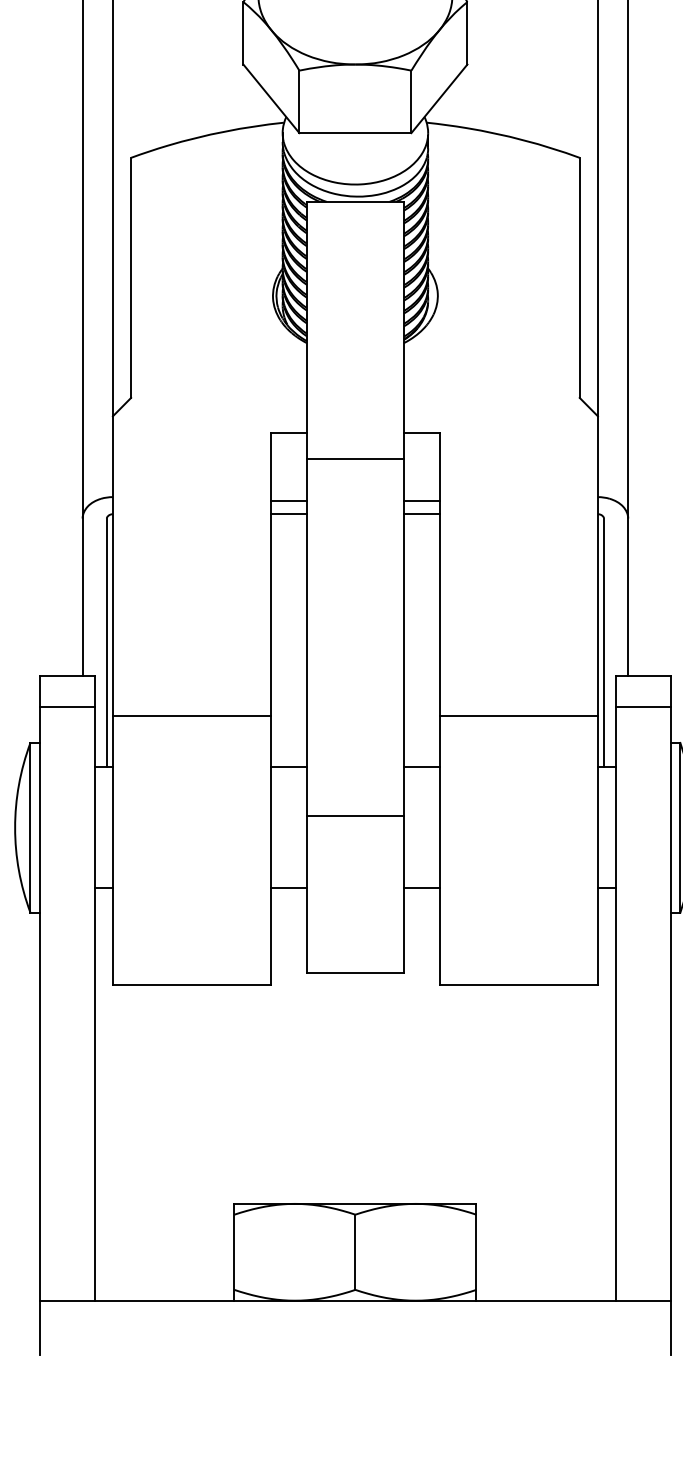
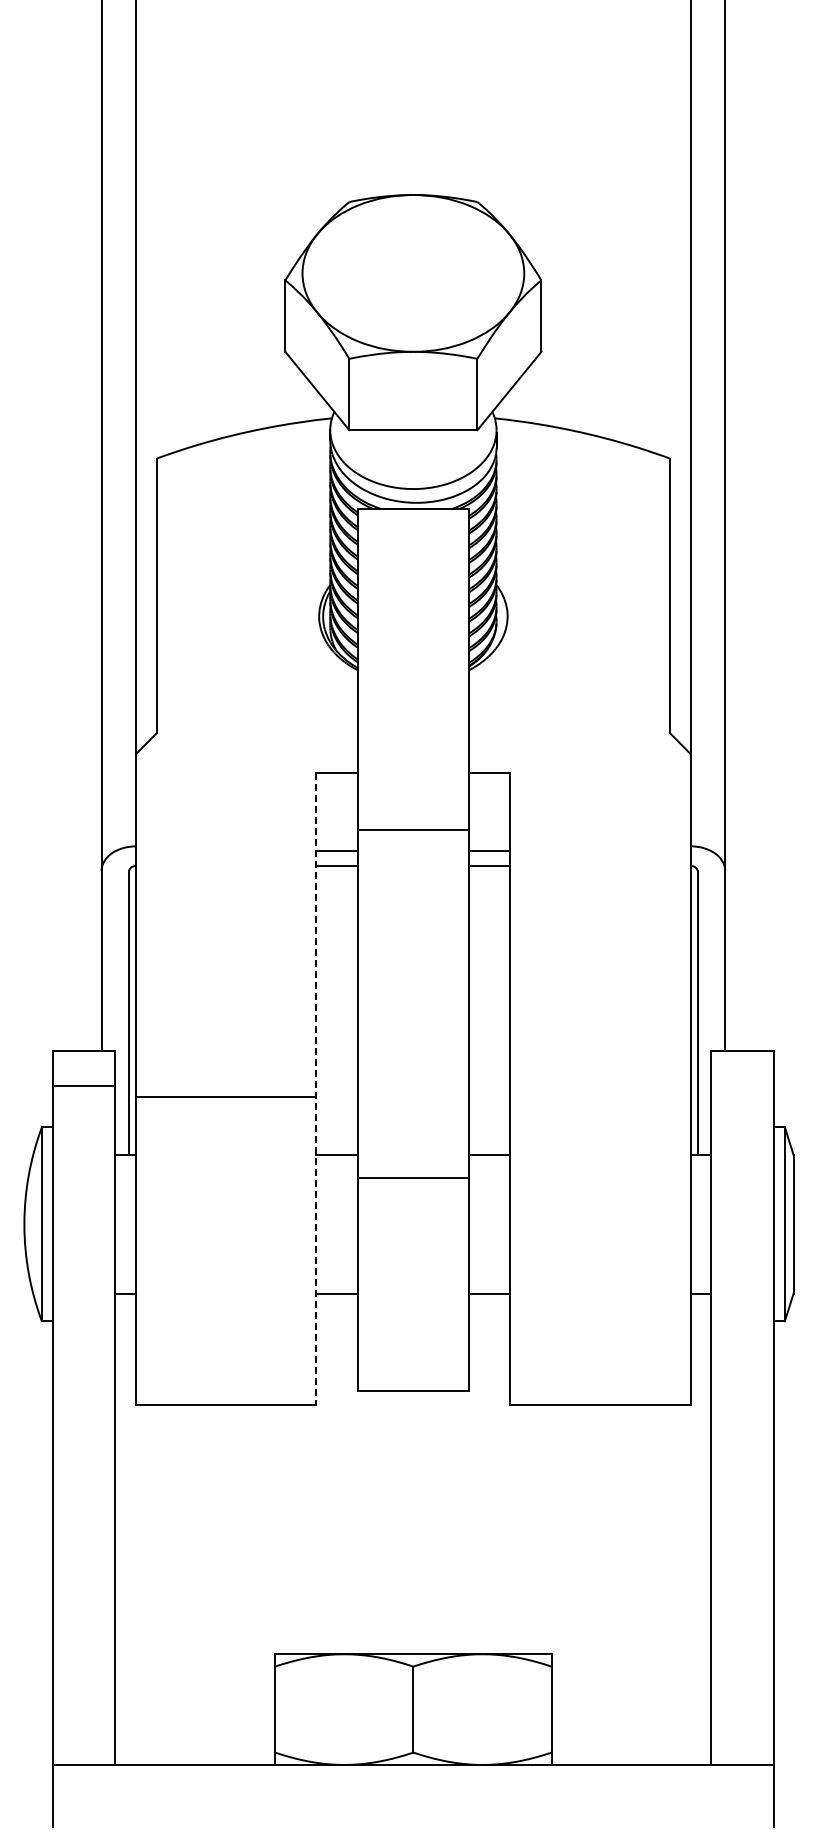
line: (354, 458) -> (412, 829), moved
line: (643, 707) -> (742, 1086), removed
line: (270, 708) -> (316, 1088), solid -> dashed
line: (519, 715) -> (600, 1096), removed
line: (354, 815) -> (412, 1177), moved

